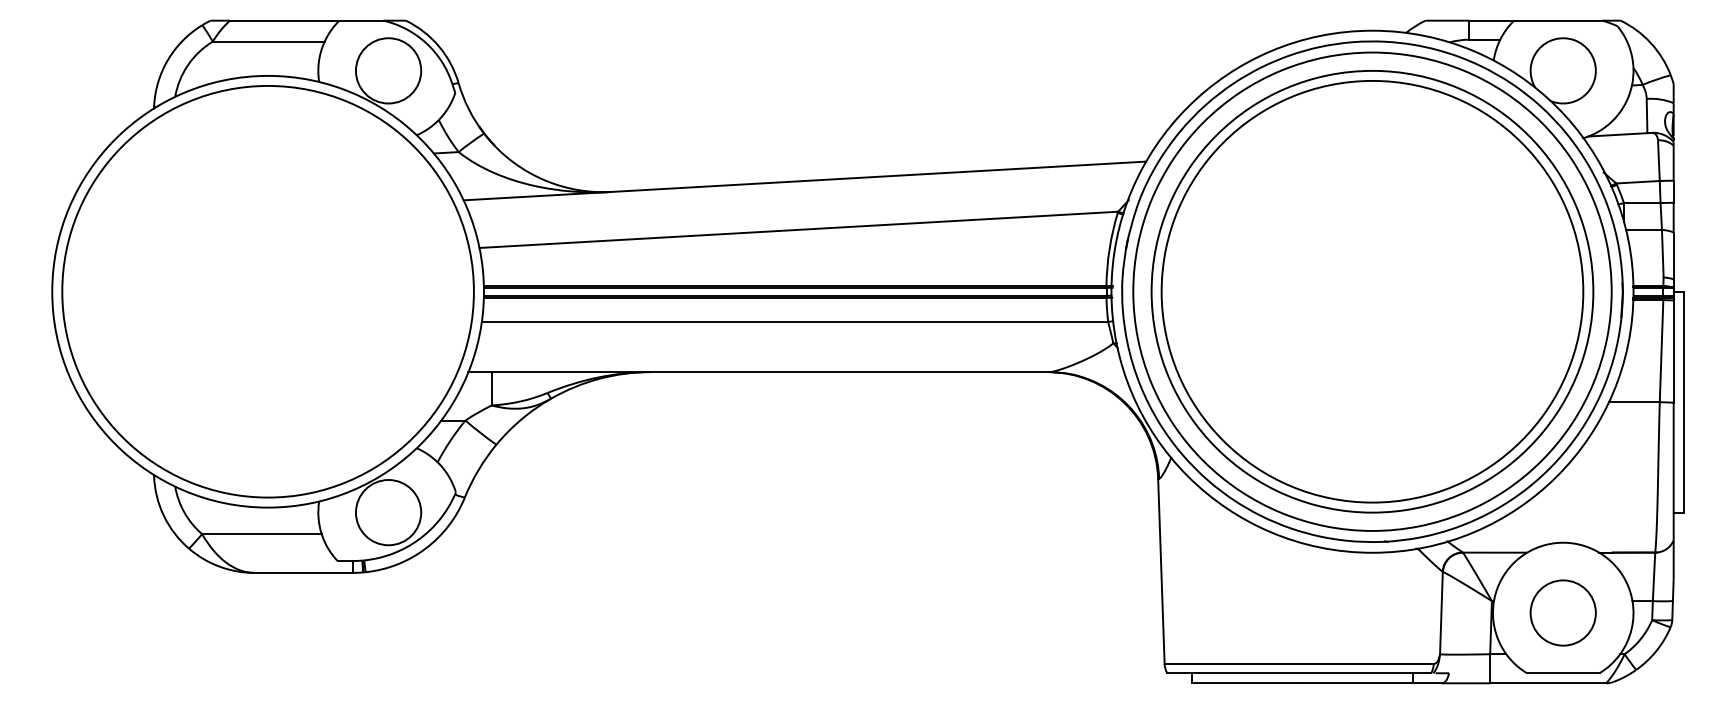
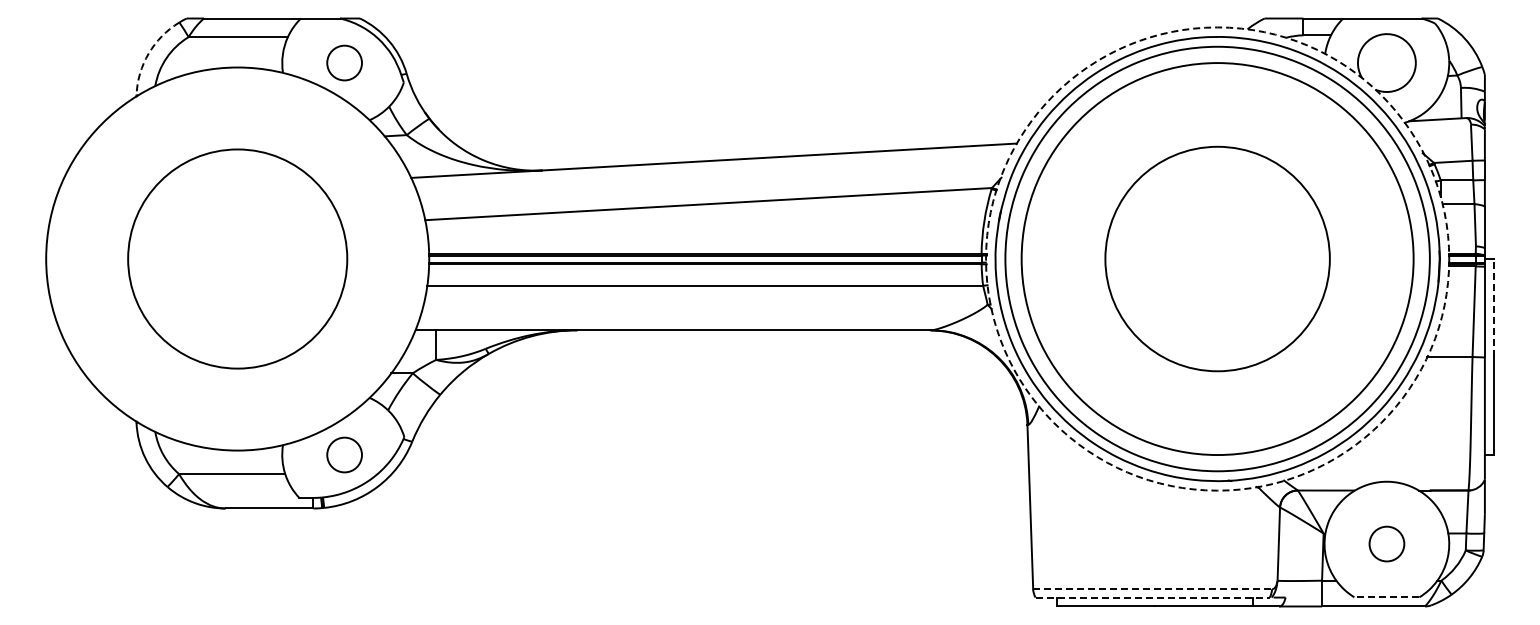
arc: (167, 60) -> (148, 53), solid -> dashed
circle: (388, 71) -> (344, 63), size x0.6
circle: (267, 291) -> (237, 258), size x0.6
circle: (1372, 291) -> (1217, 258), size x0.6
circle: (1372, 291) -> (1217, 258), solid -> dashed
line: (1683, 347) -> (1493, 308), solid -> dashed
circle: (388, 512) -> (344, 454), size x0.6
circle: (1562, 612) -> (1386, 543), size x0.6
line: (1300, 664) -> (1153, 589), solid -> dashed
line: (1300, 673) -> (1153, 597), solid -> dashed
line: (1562, 673) -> (1386, 597), solid -> dashed

